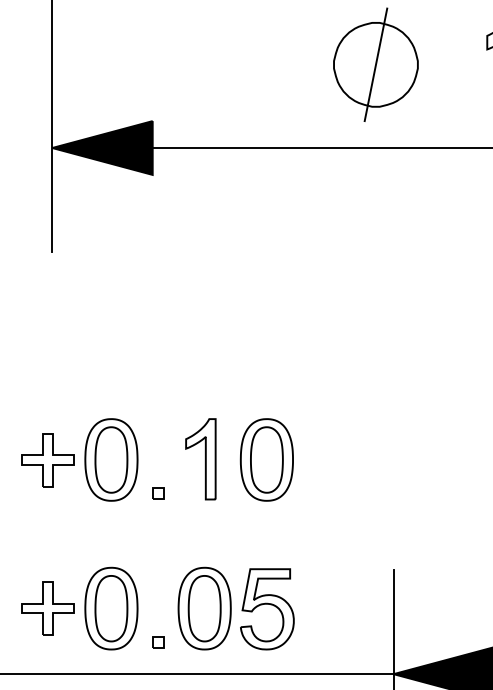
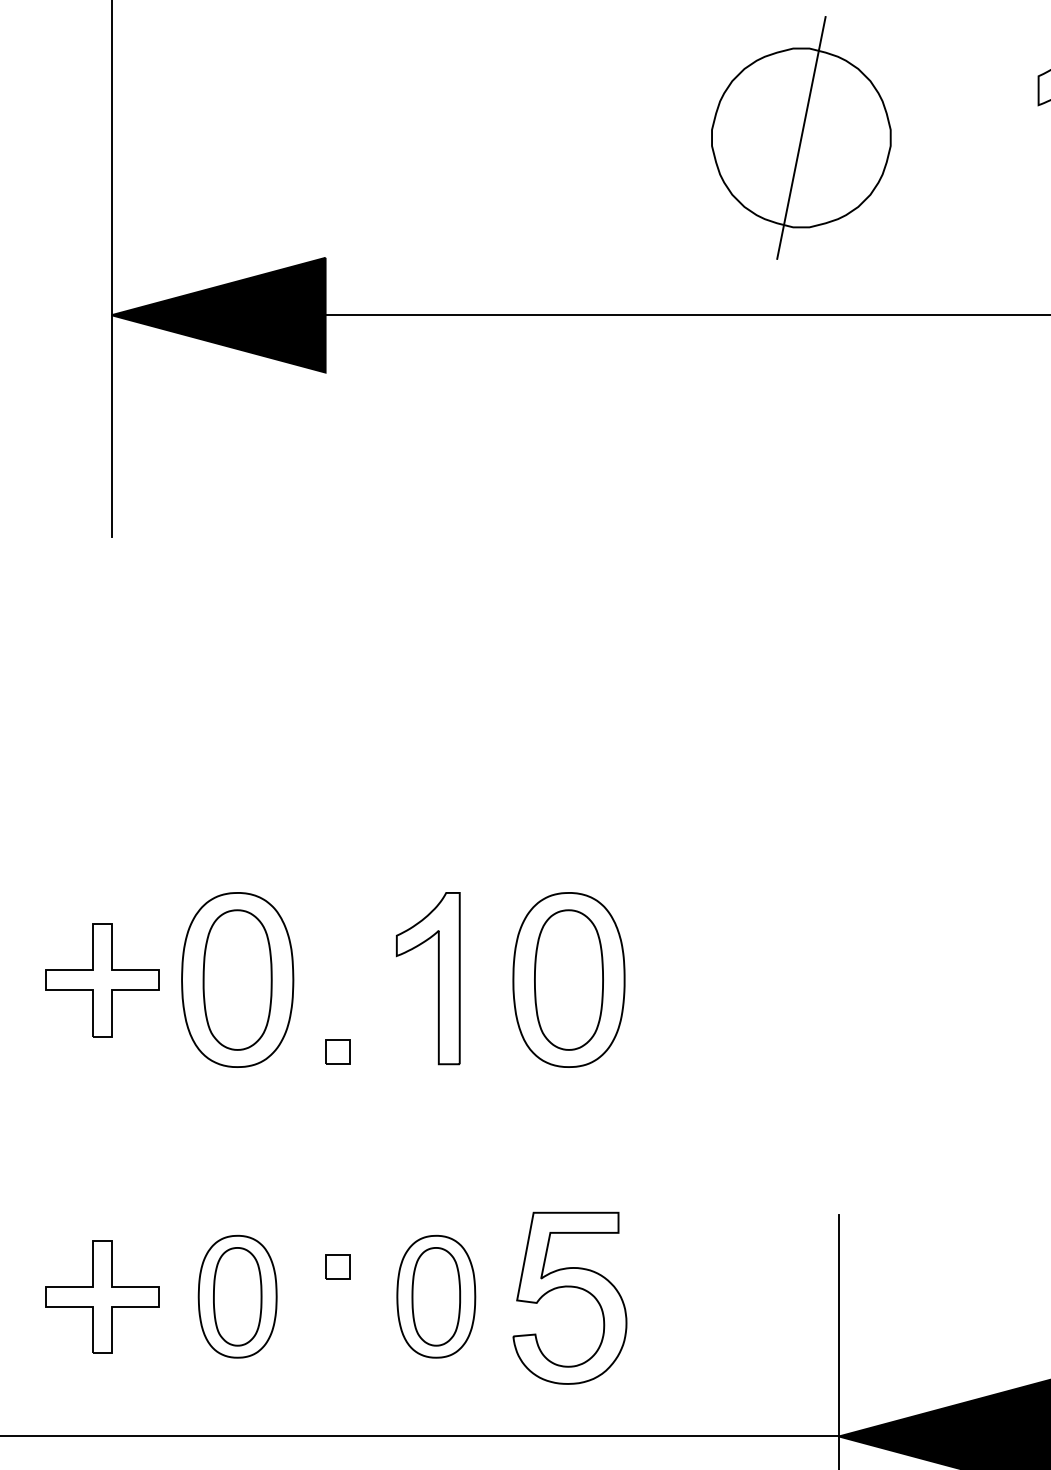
part: (111, 608) -> (237, 1296), size x0.7
part: (204, 608) -> (435, 1296), size x0.7
part: (158, 642) -> (337, 1266), moved

